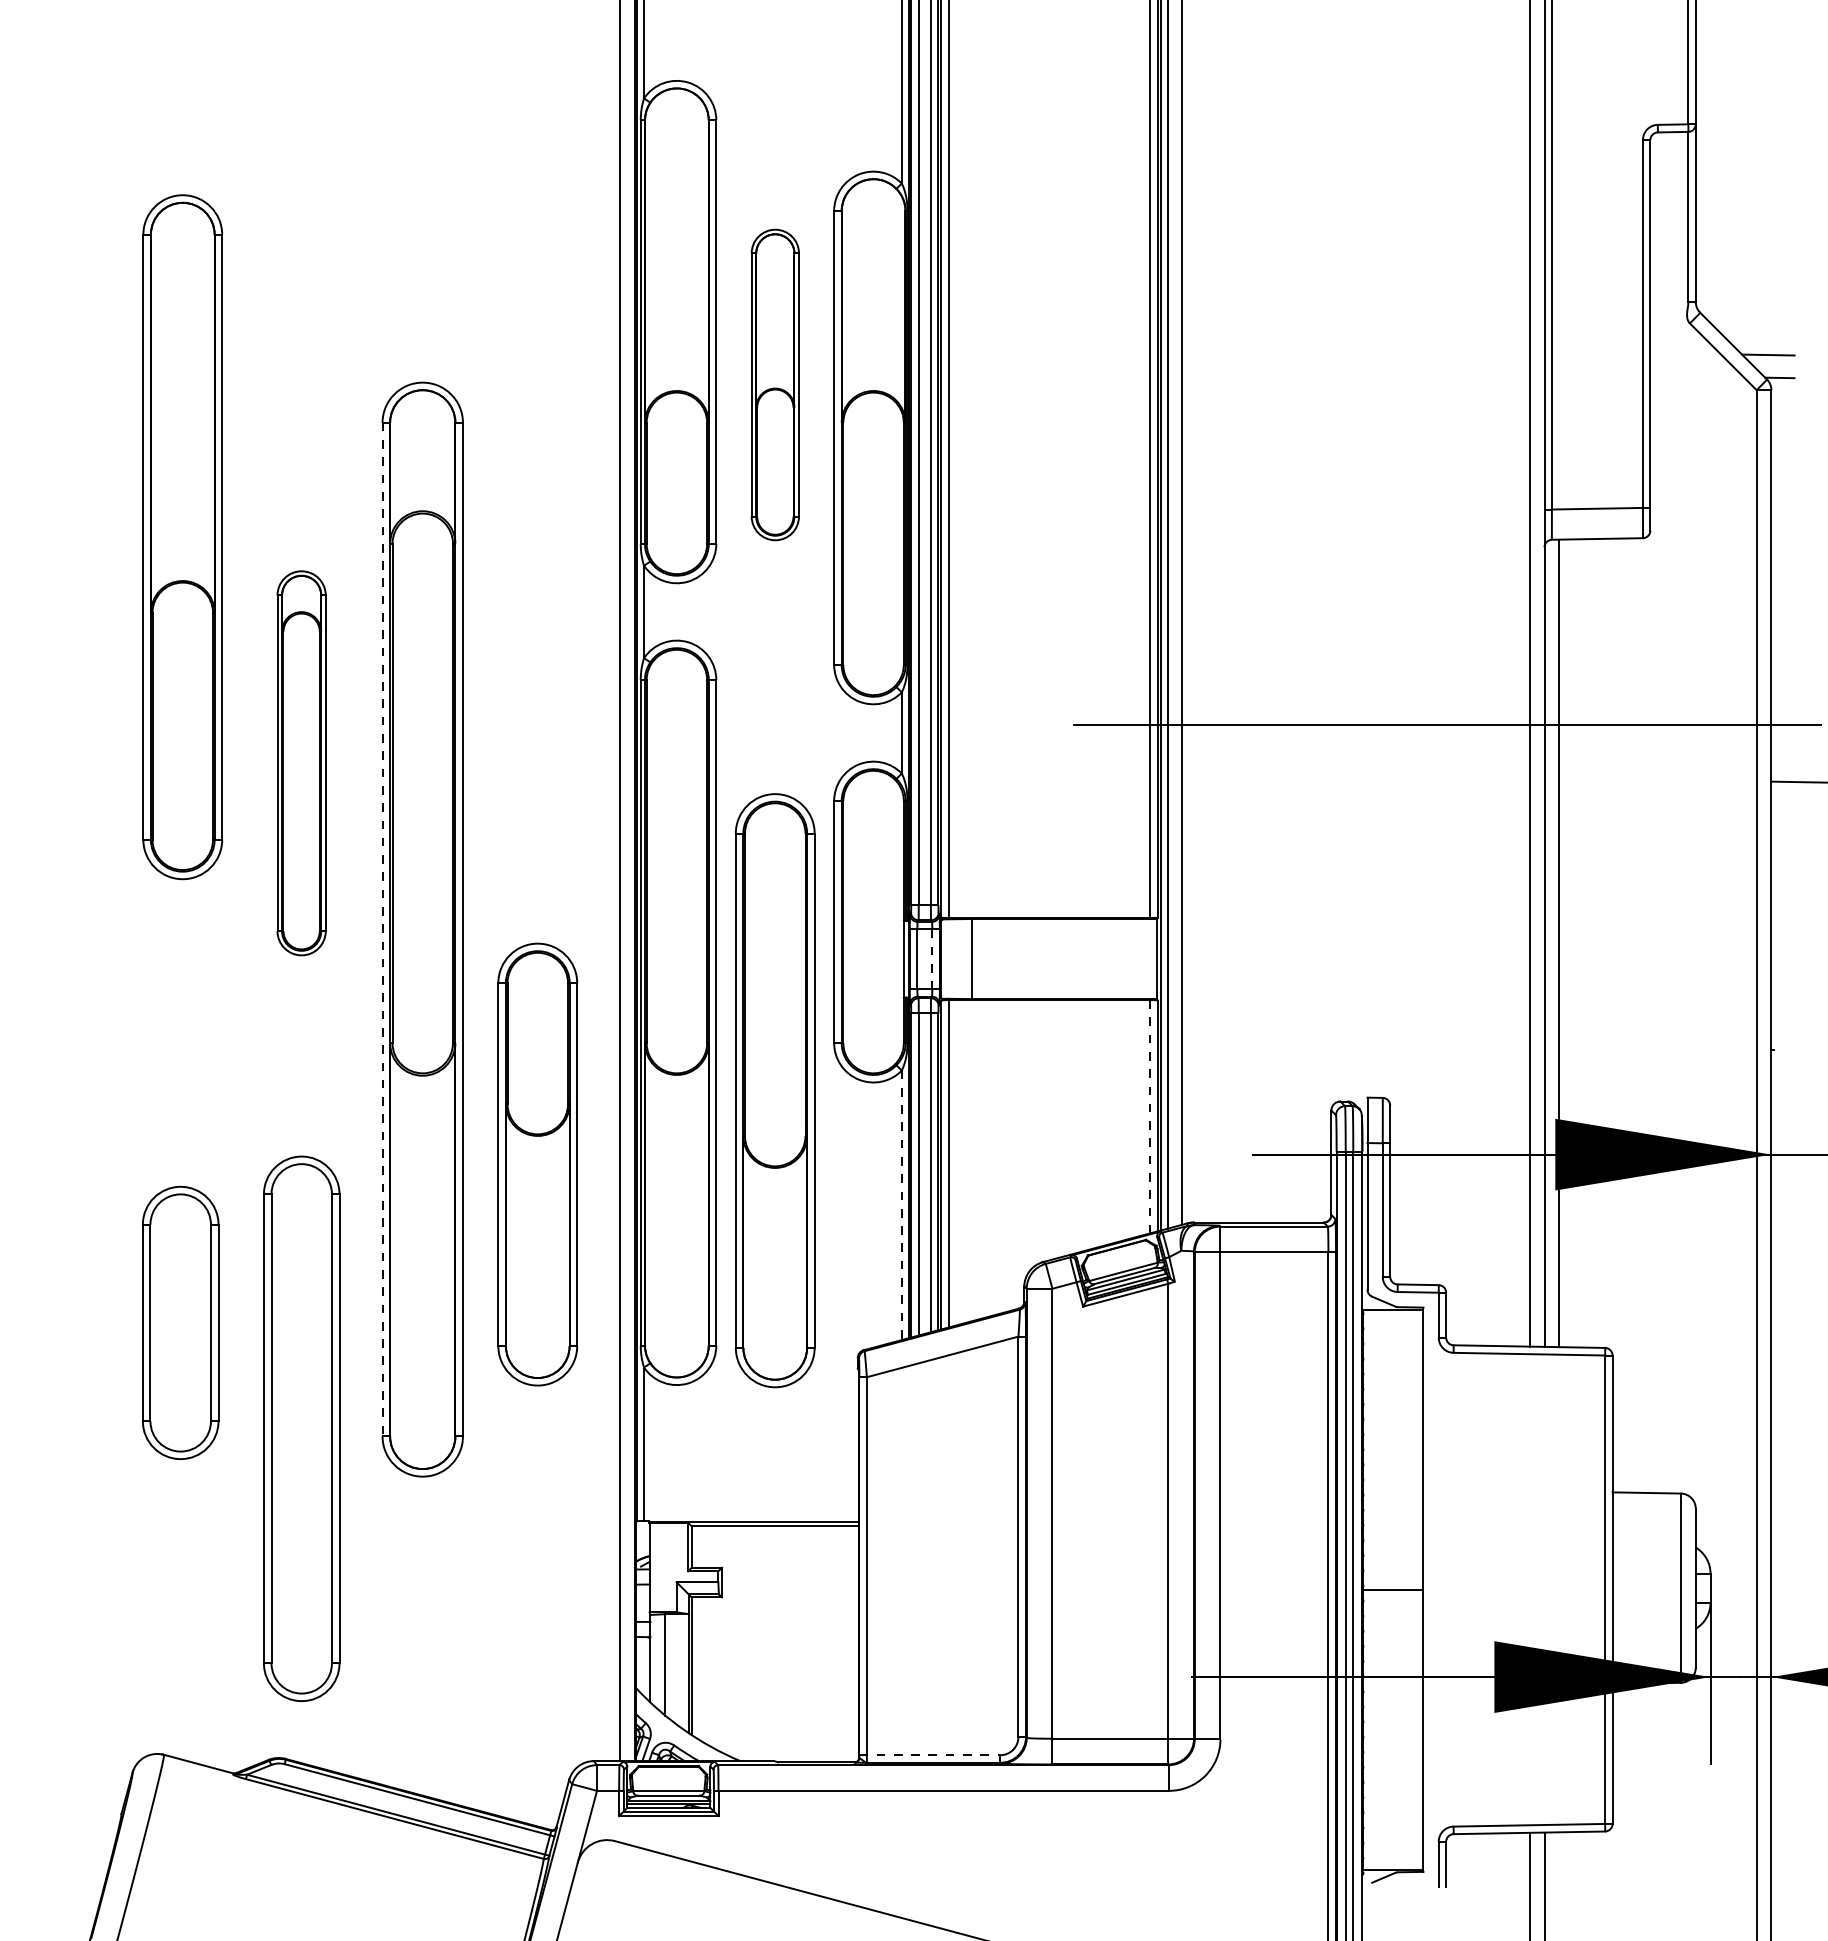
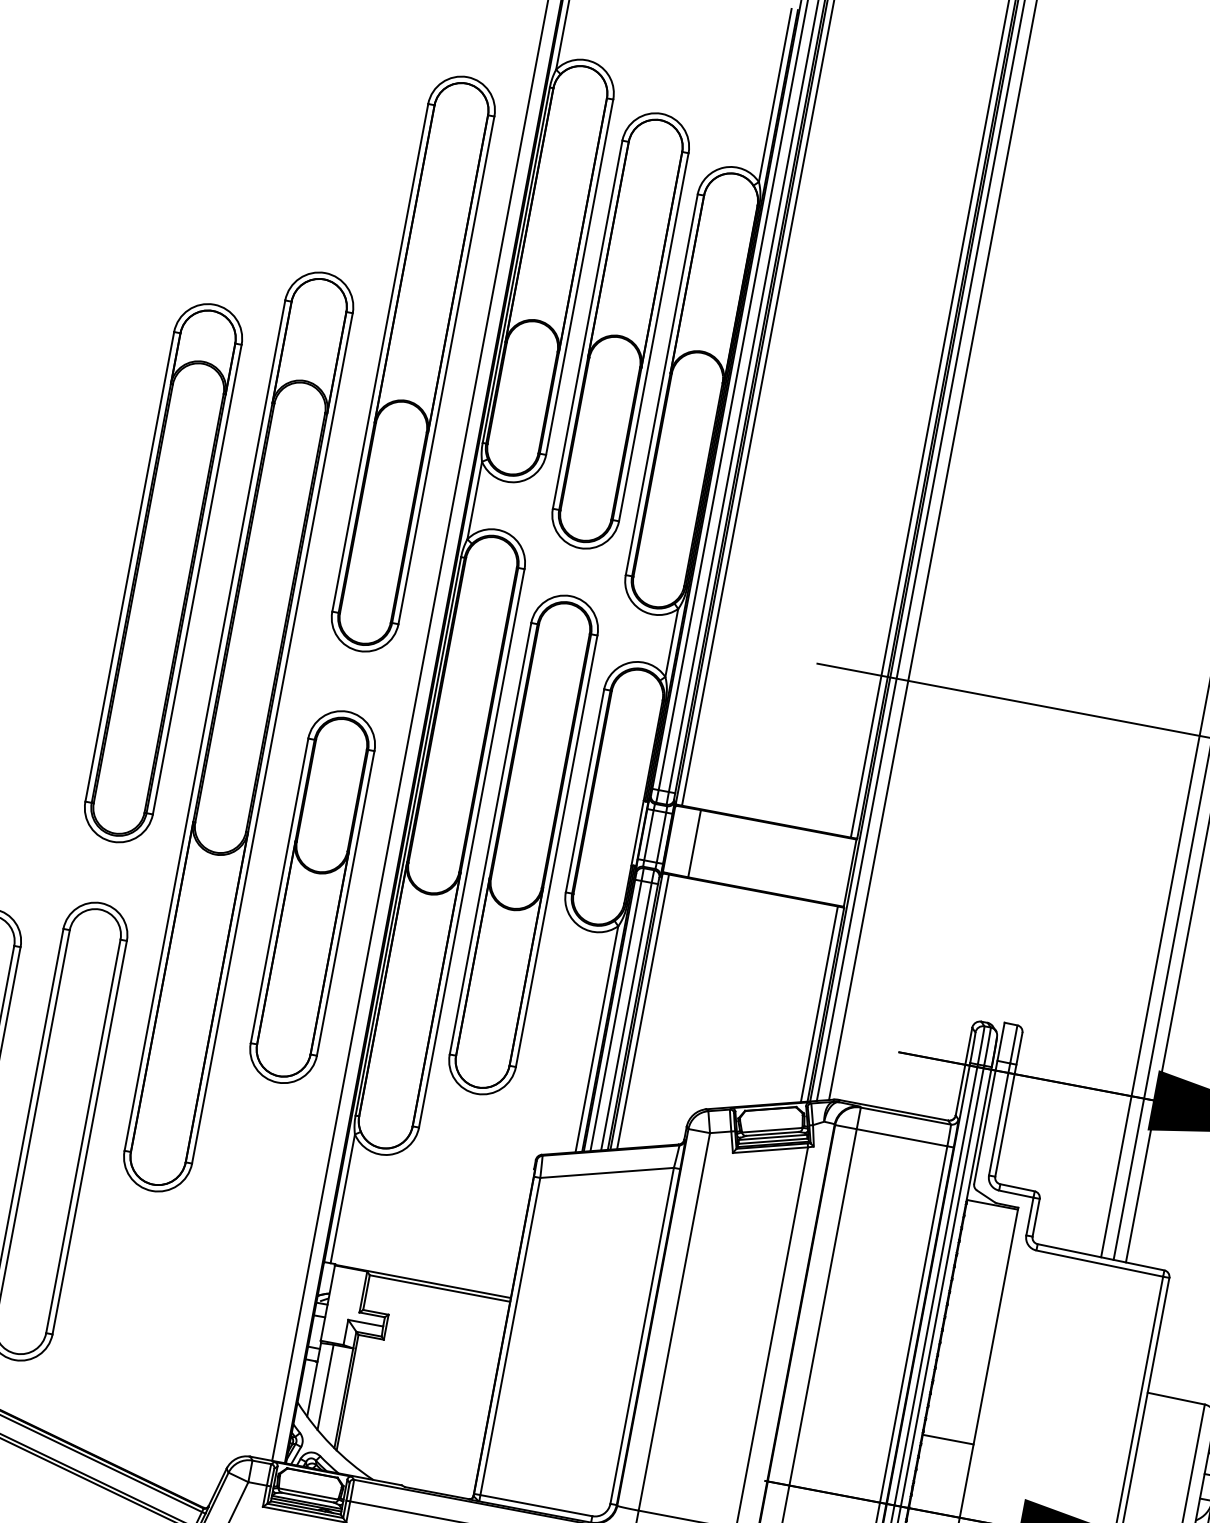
part: (775, 384) -> (621, 330), size x1.67
part: (182, 537) -> (413, 364), moved
part: (301, 763) -> (163, 573), size x1.67
line: (382, 929) -> (204, 725), dashed -> solid
line: (932, 959) -> (661, 837), dashed -> solid
part: (775, 1090) -> (523, 844), moved
line: (1150, 1116) -> (819, 1004), dashed -> solid
part: (537, 1164) -> (312, 897), moved
line: (901, 1205) -> (596, 1039), dashed -> solid
line: (930, 1755) -> (533, 1505), dashed -> solid

